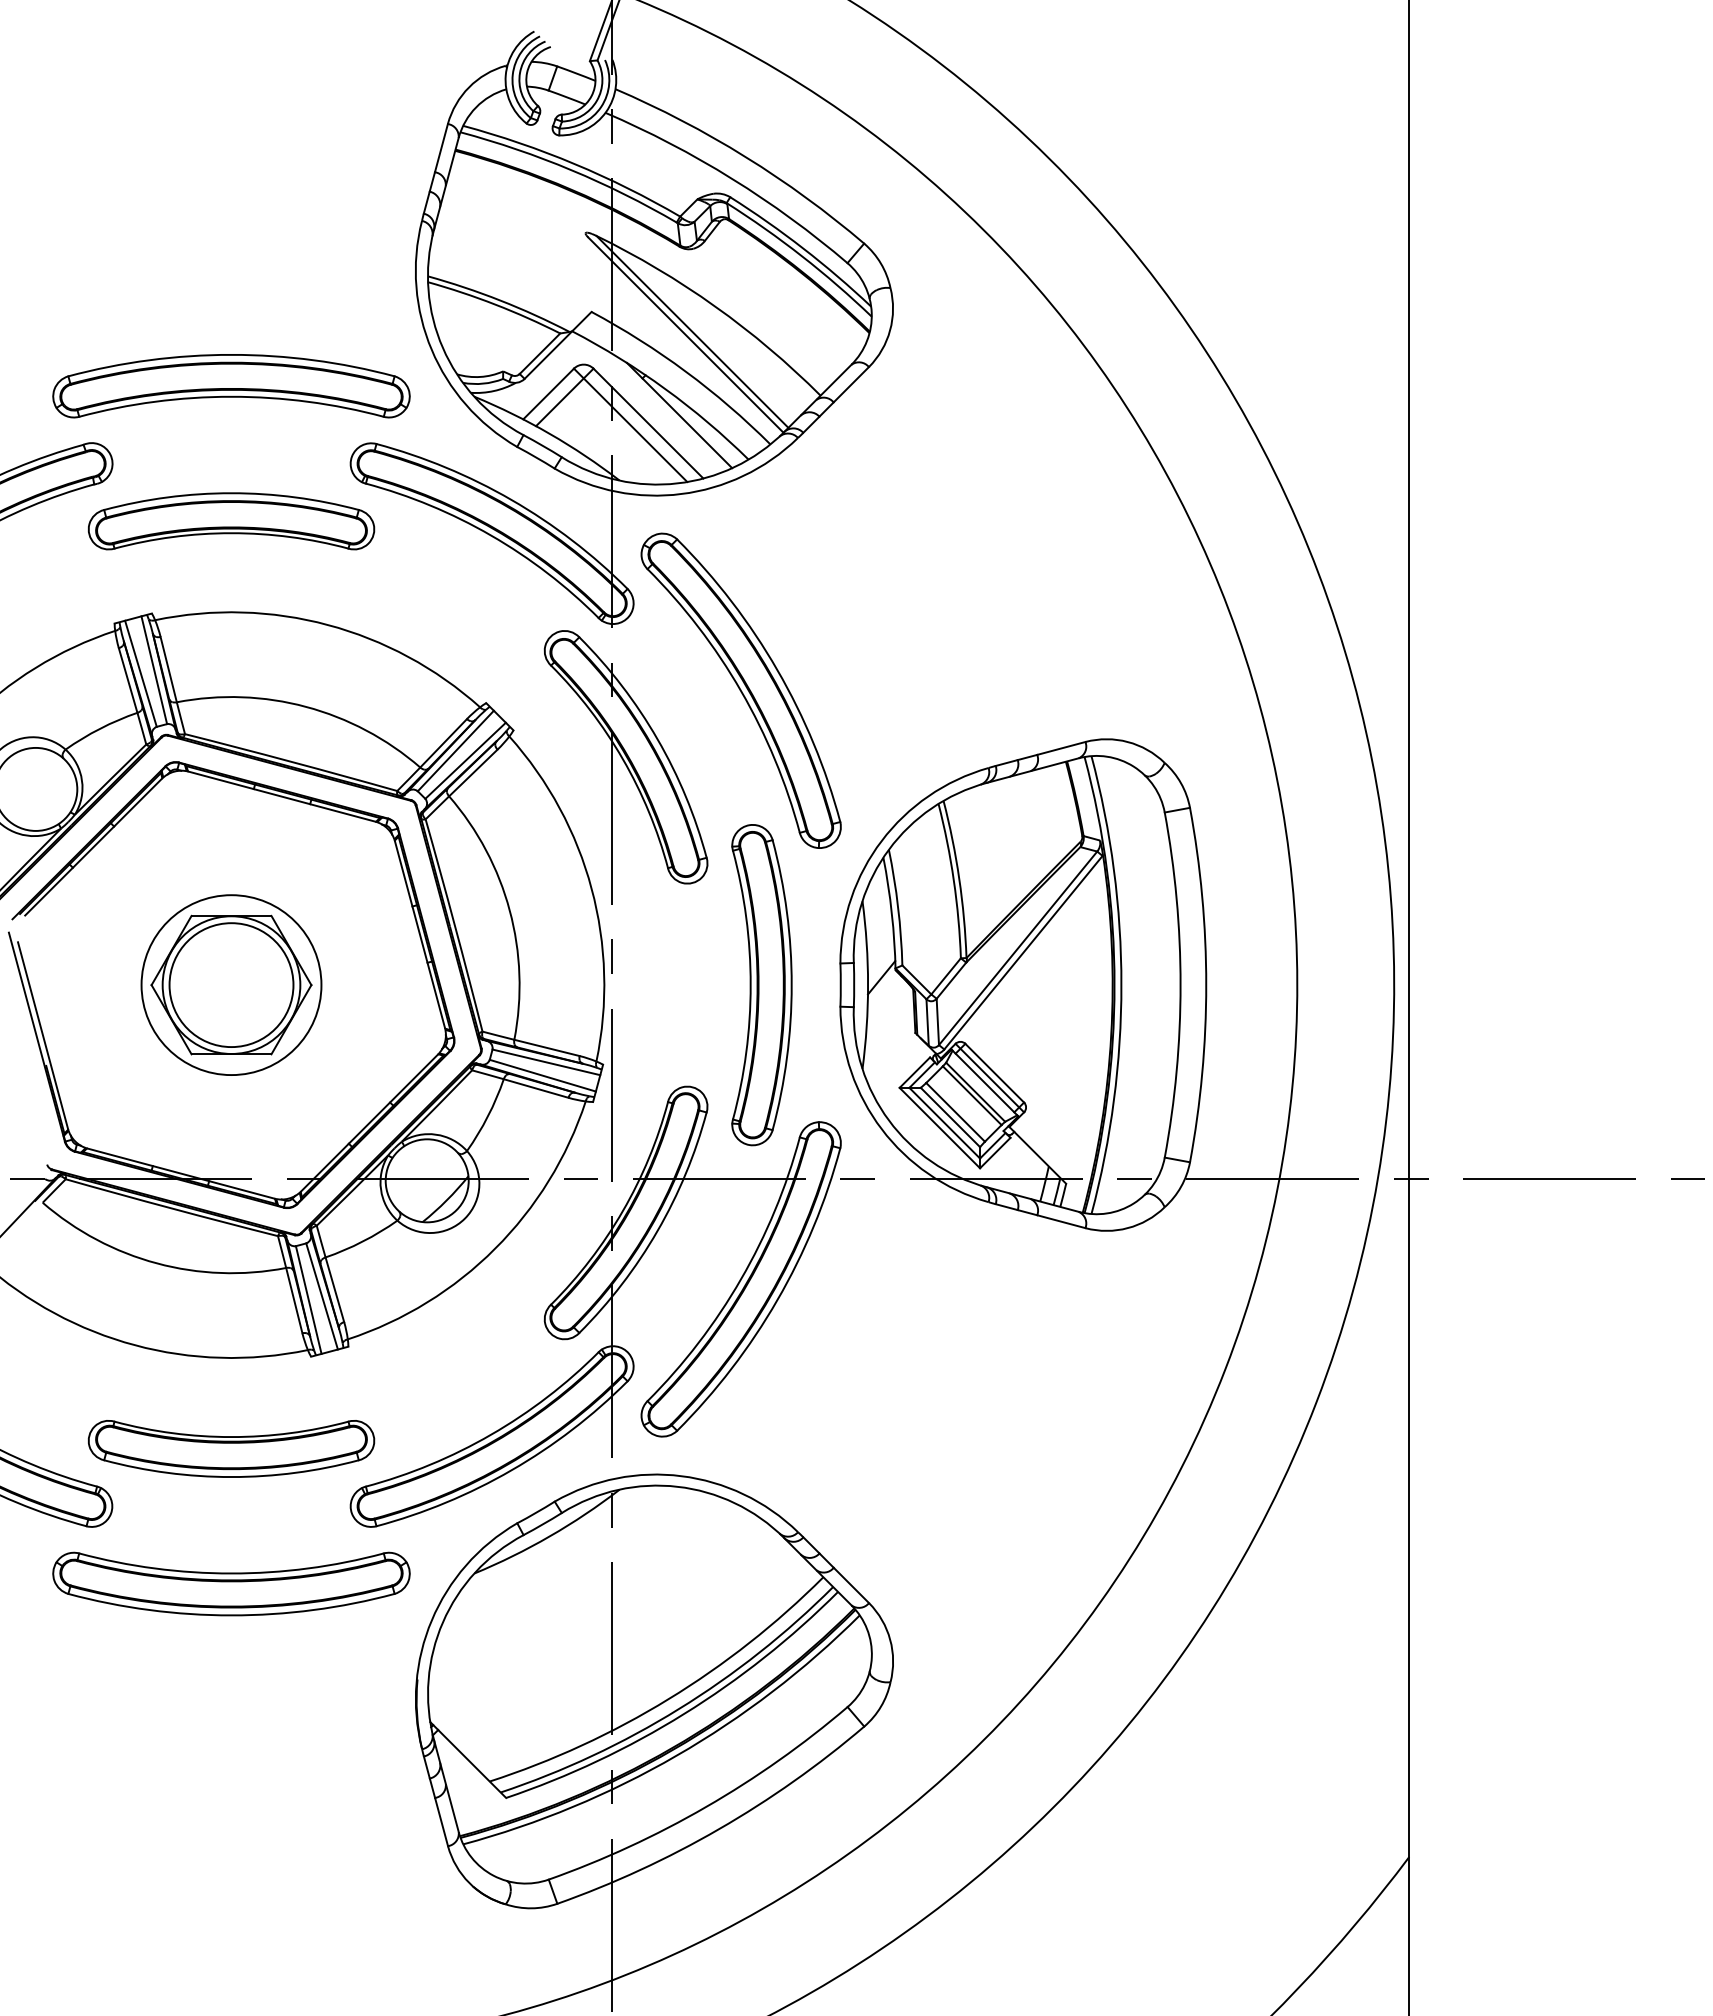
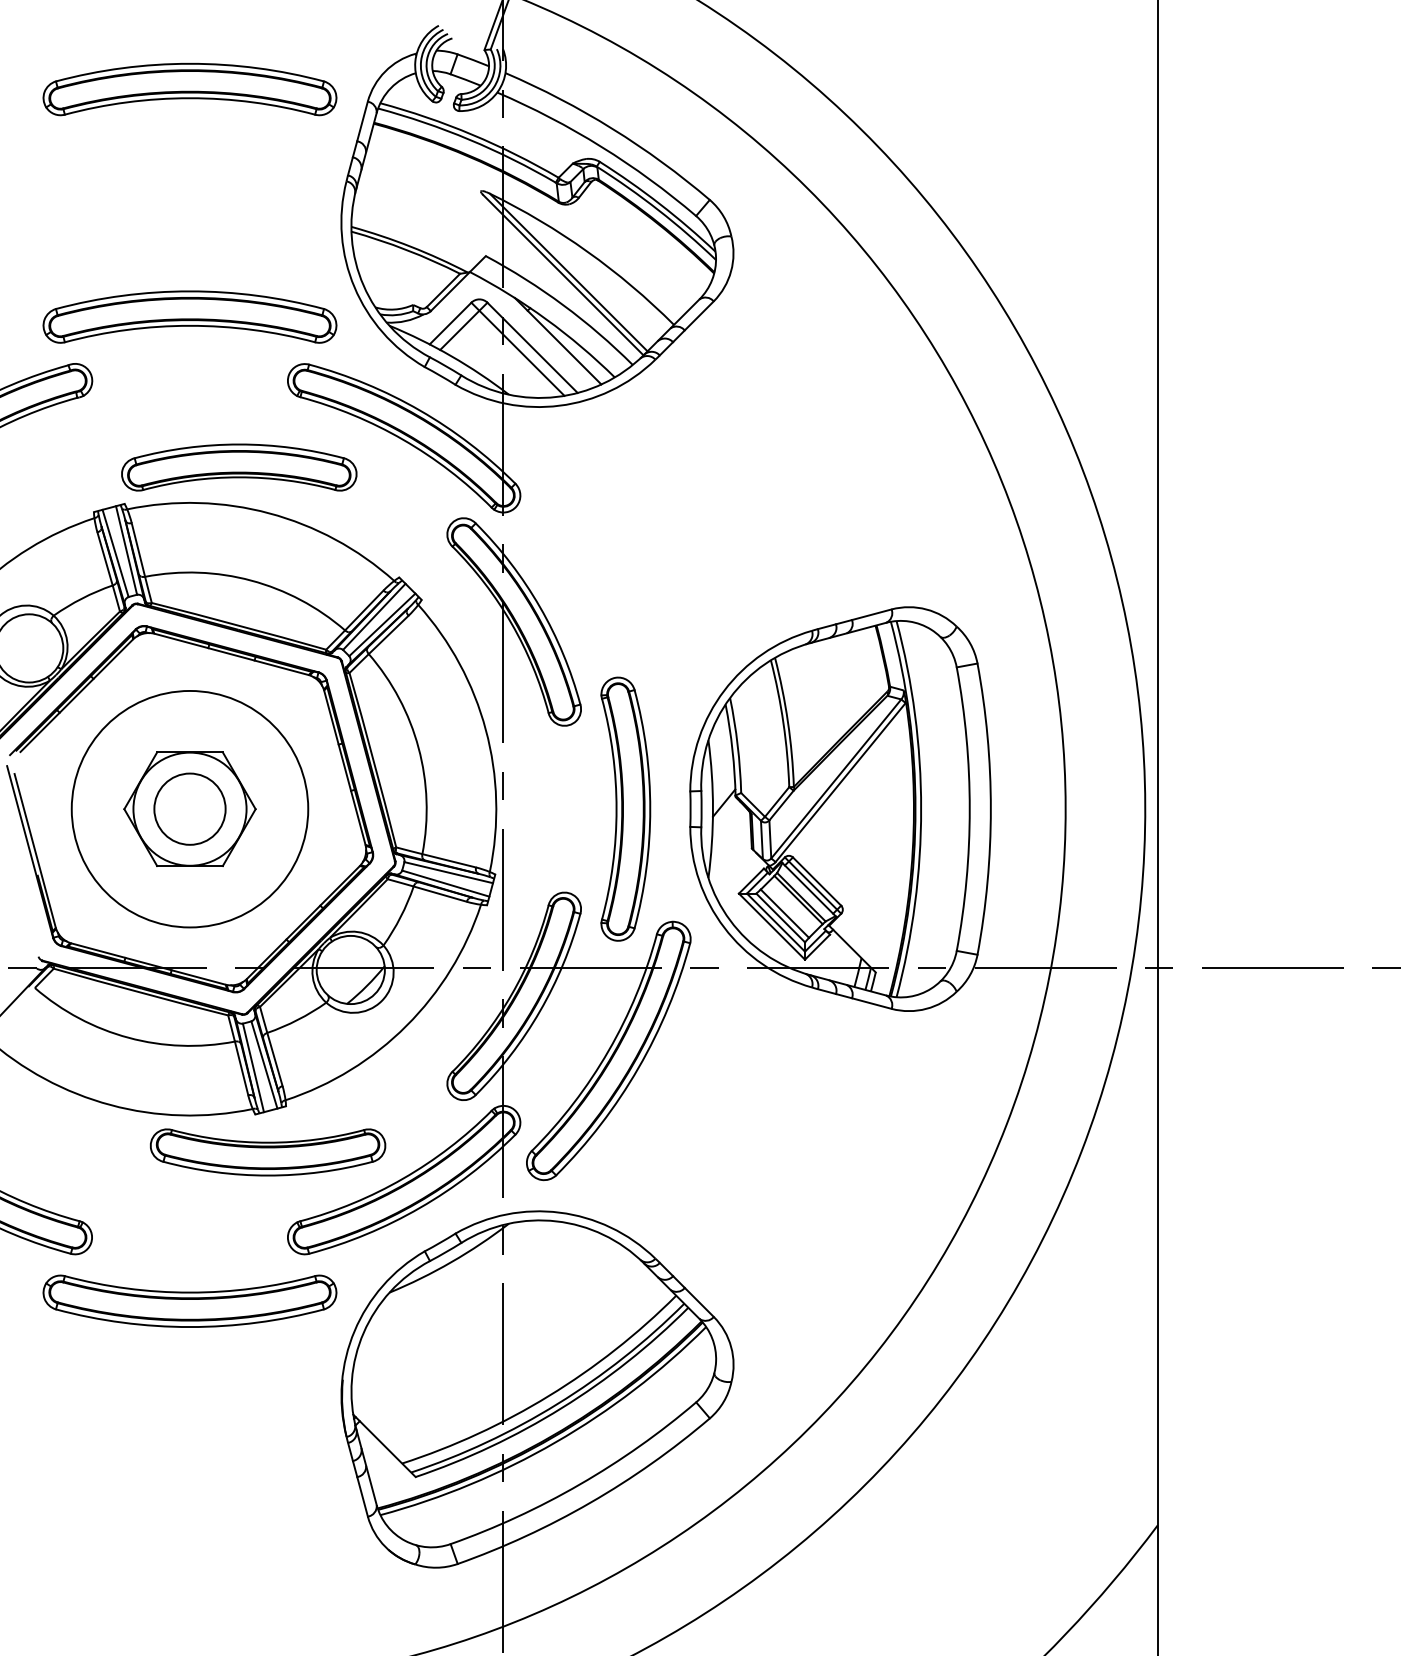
part: (231, 109) -> (190, 89), added
part: (231, 521) -> (239, 467), moved
part: (740, 690) -> (608, 567), removed
circle: (231, 985) -> (190, 809), size x0.7
circle: (231, 985) -> (190, 809), size x1.6
part: (231, 1448) -> (268, 1152), moved

